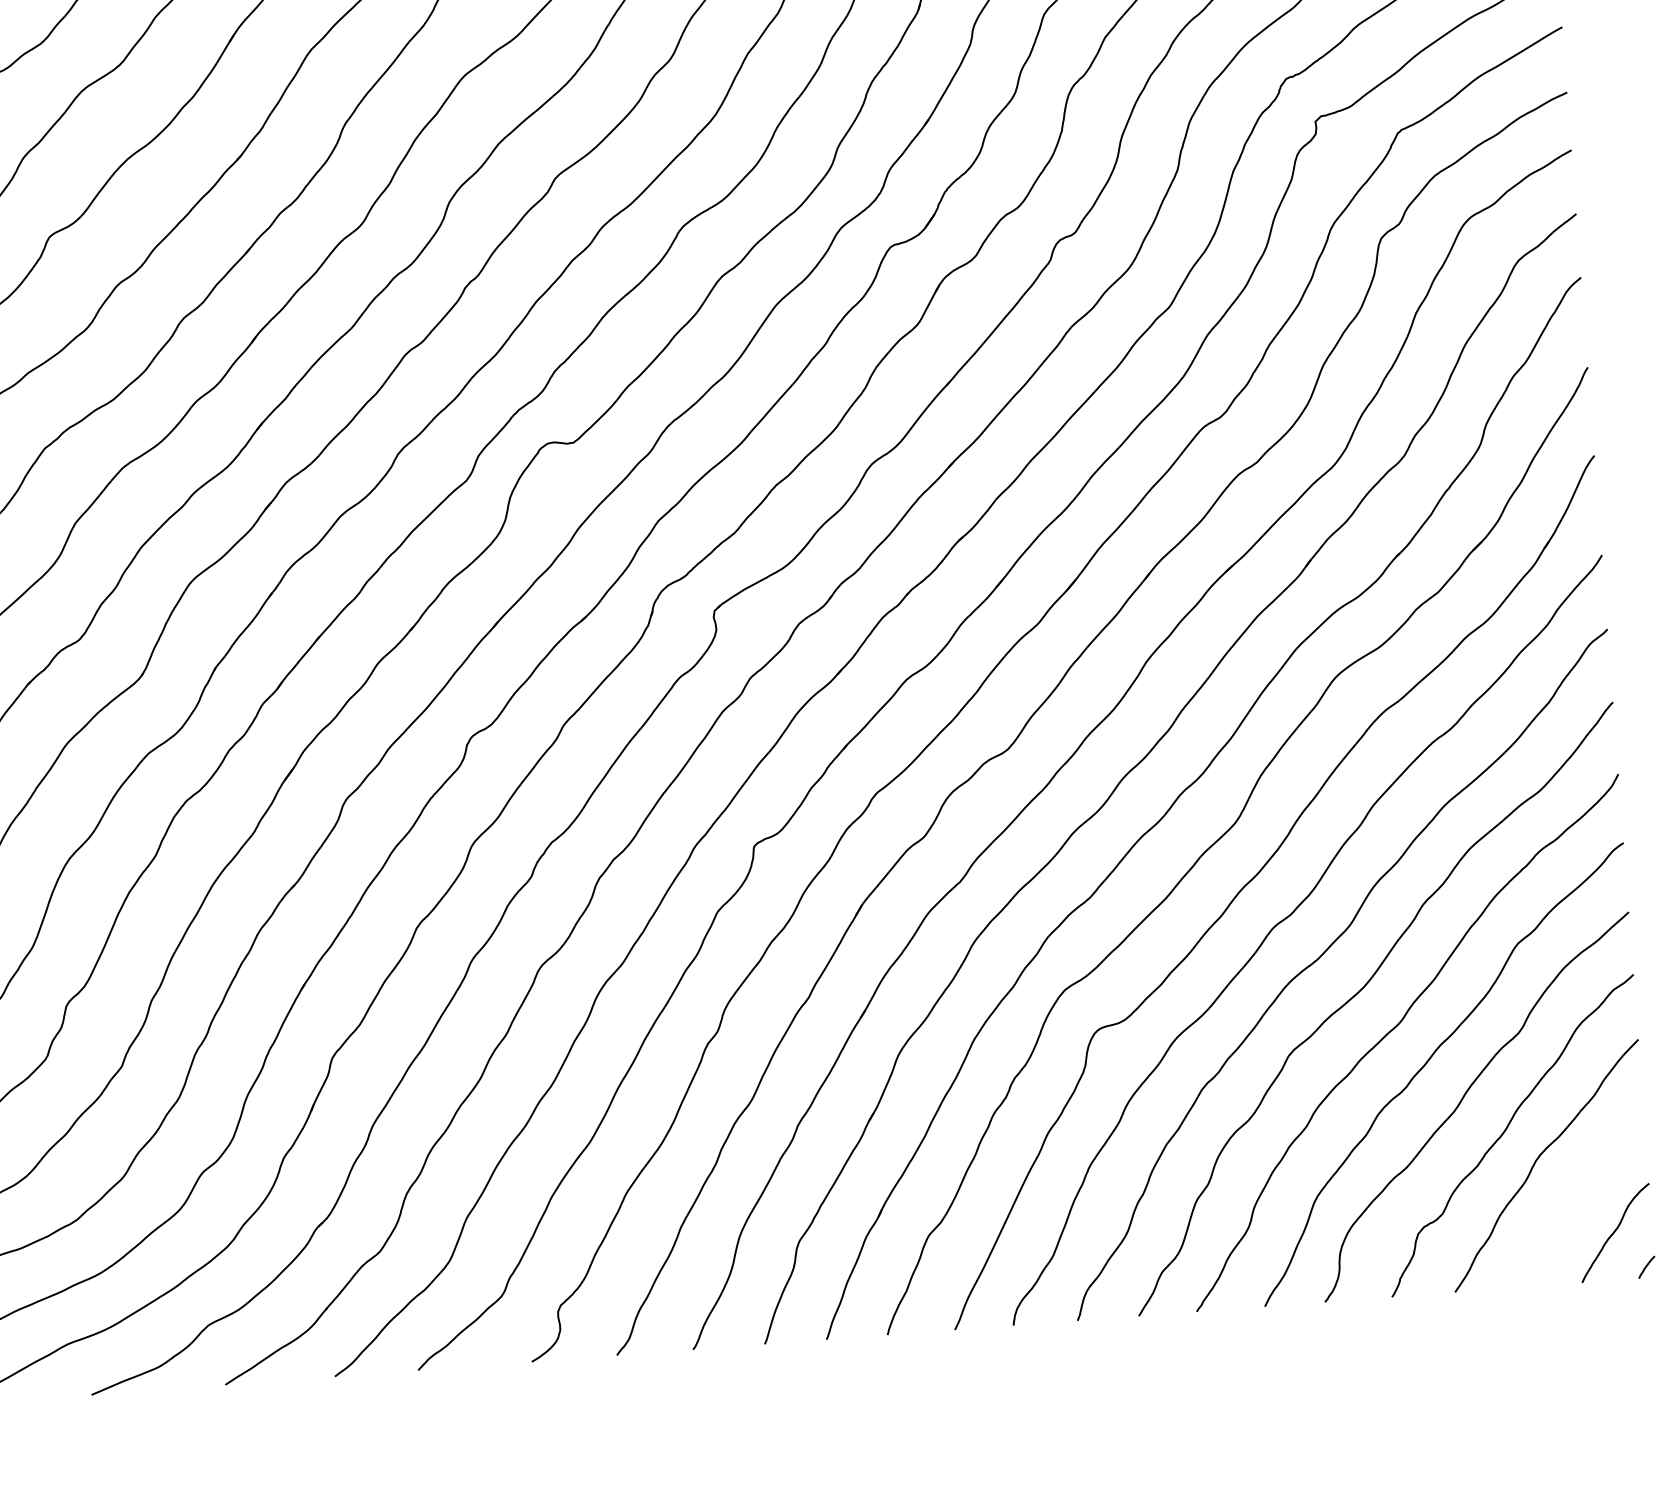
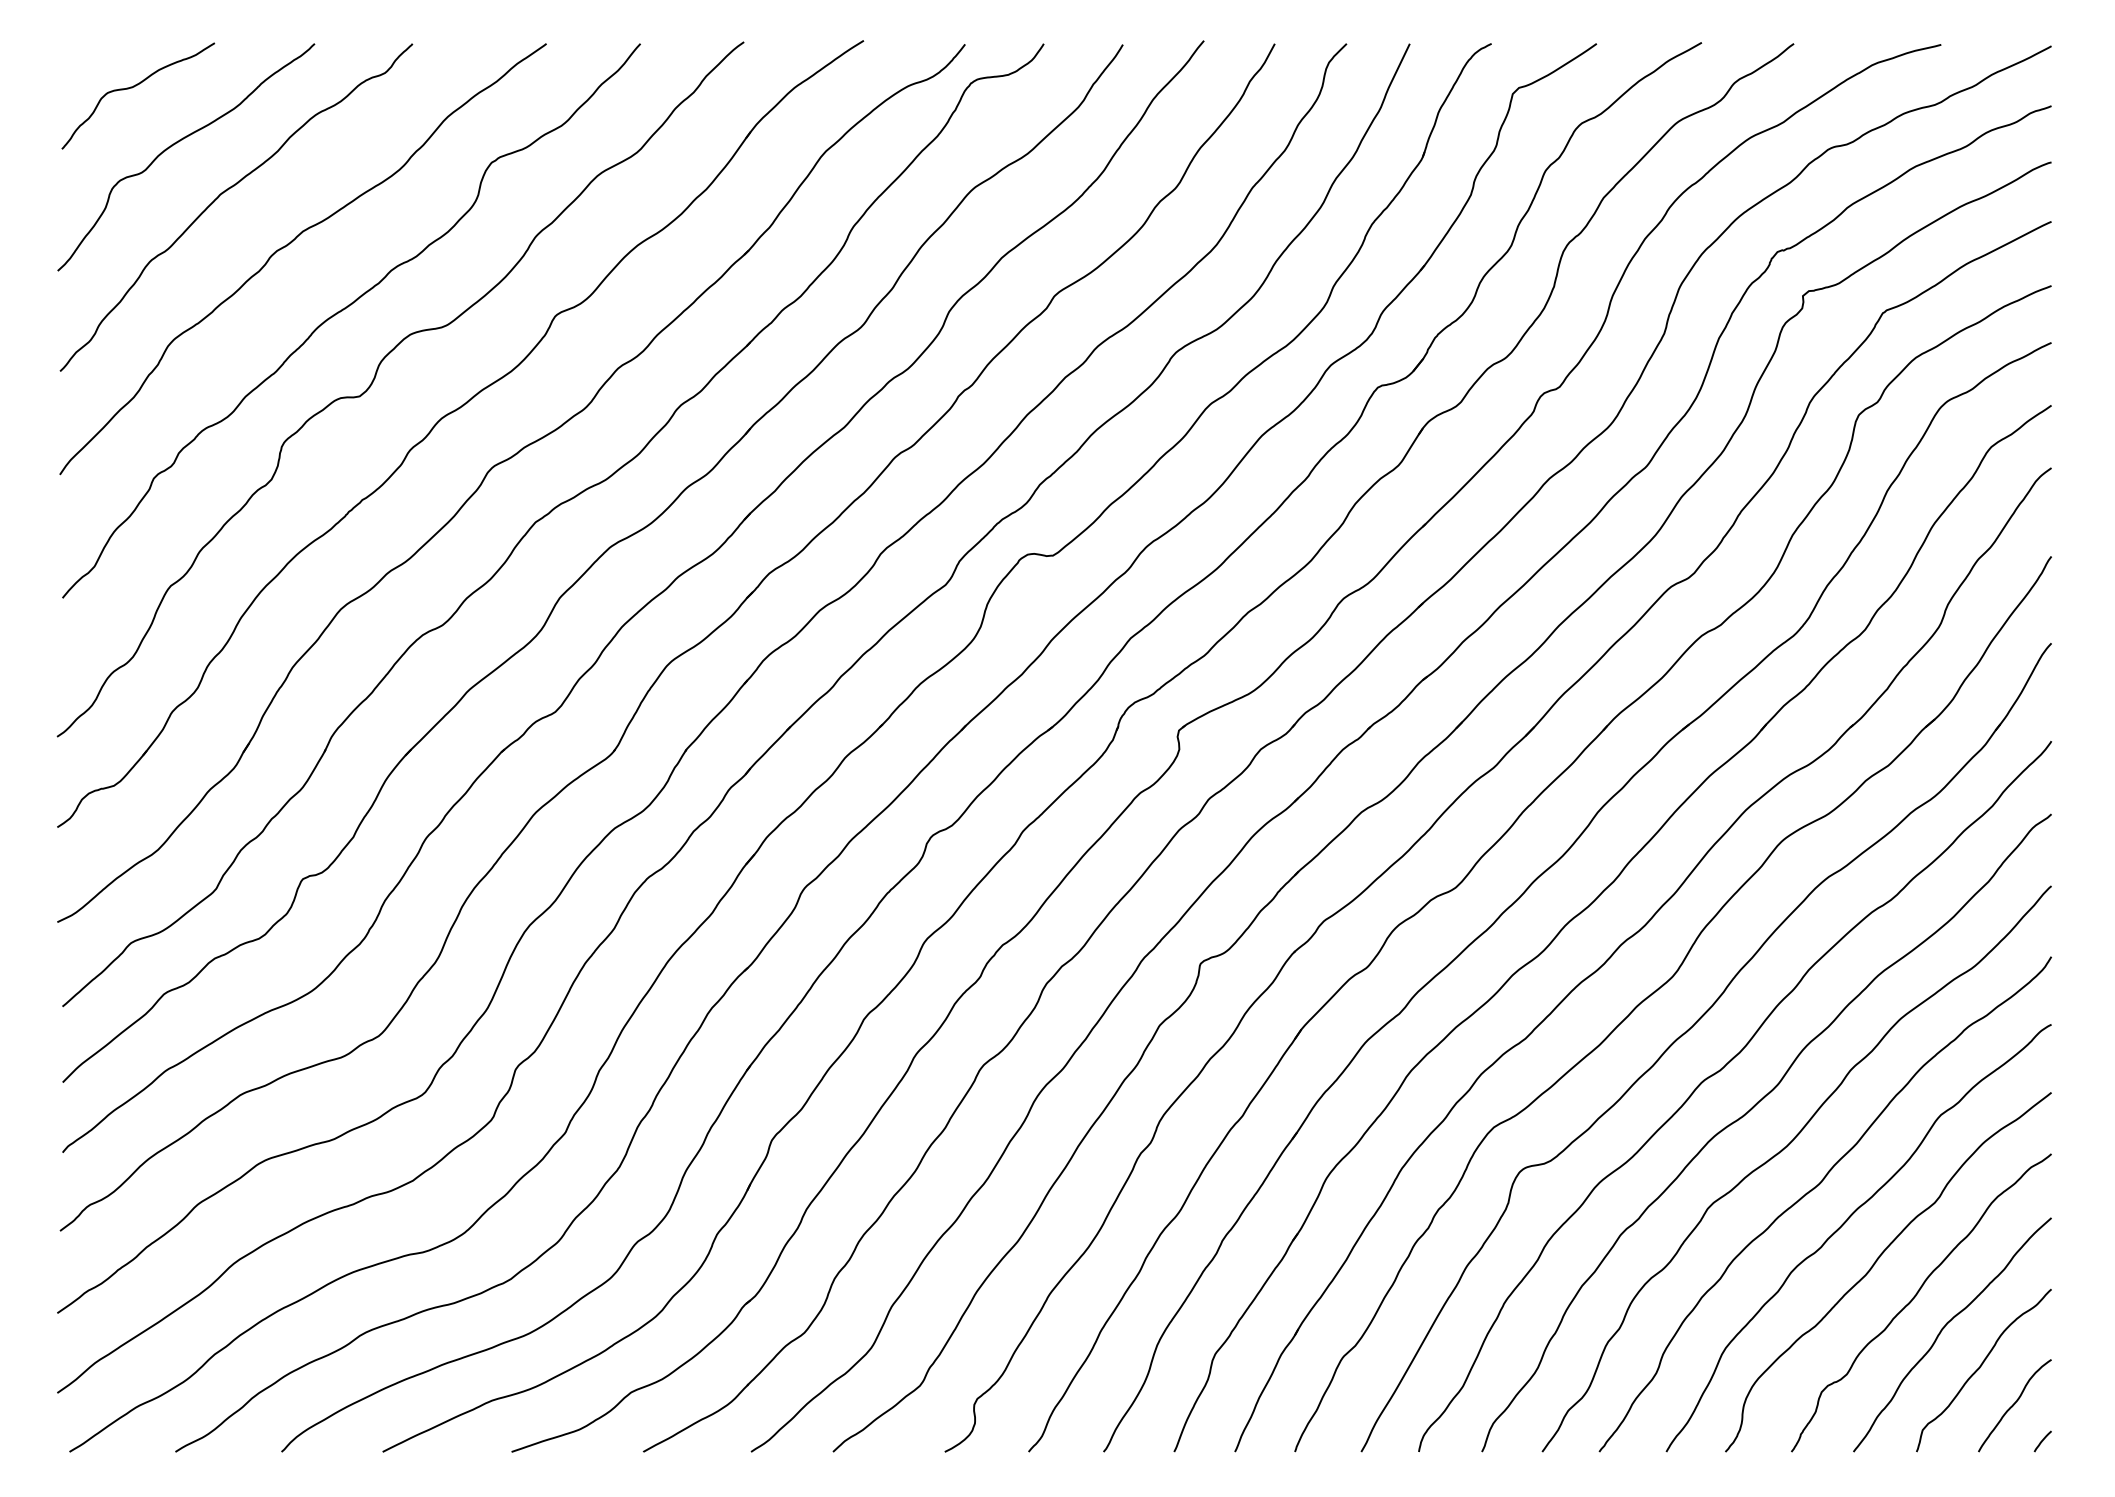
curve: (1577, 1197) -> (1980, 1368), added

